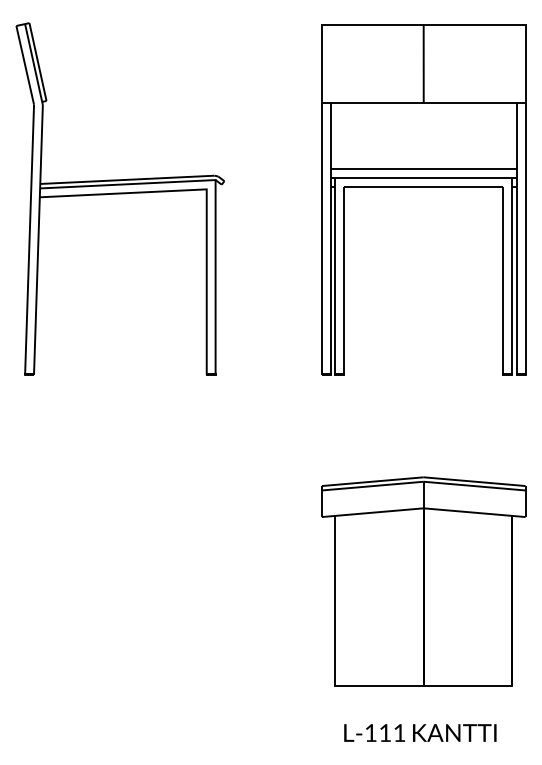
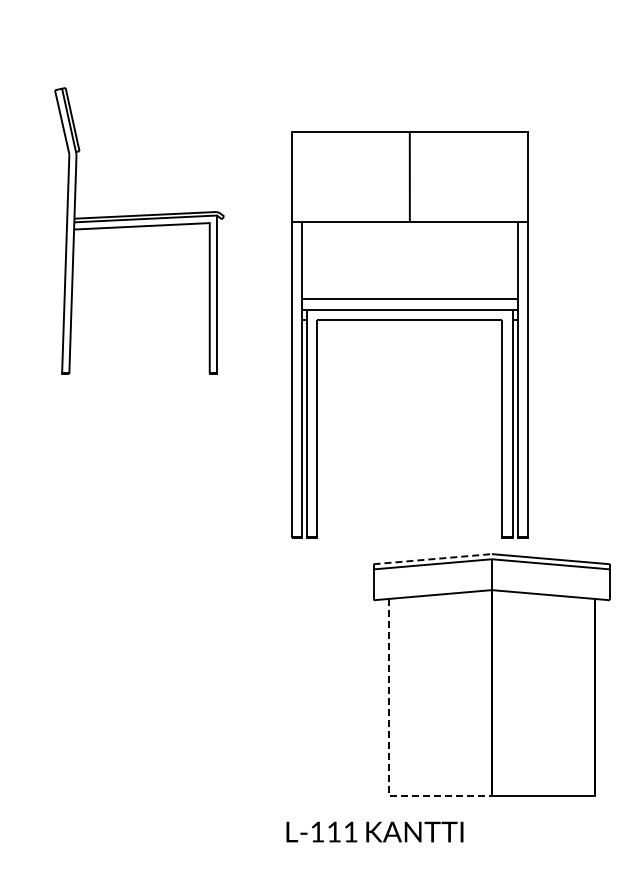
part: (423, 187) -> (409, 320), moved
part: (120, 198) -> (139, 230), size x0.7
line: (373, 481) -> (433, 559), solid -> dashed
line: (335, 645) -> (389, 749), solid -> dashed
text: (419, 732) -> (374, 831), moved

